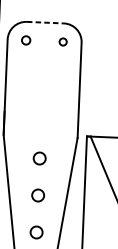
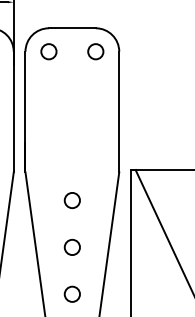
line: (45, 22) -> (72, 28), dashed -> solid
circle: (25, 40) -> (48, 51), size x1.43
circle: (62, 41) -> (95, 51), size x1.67

